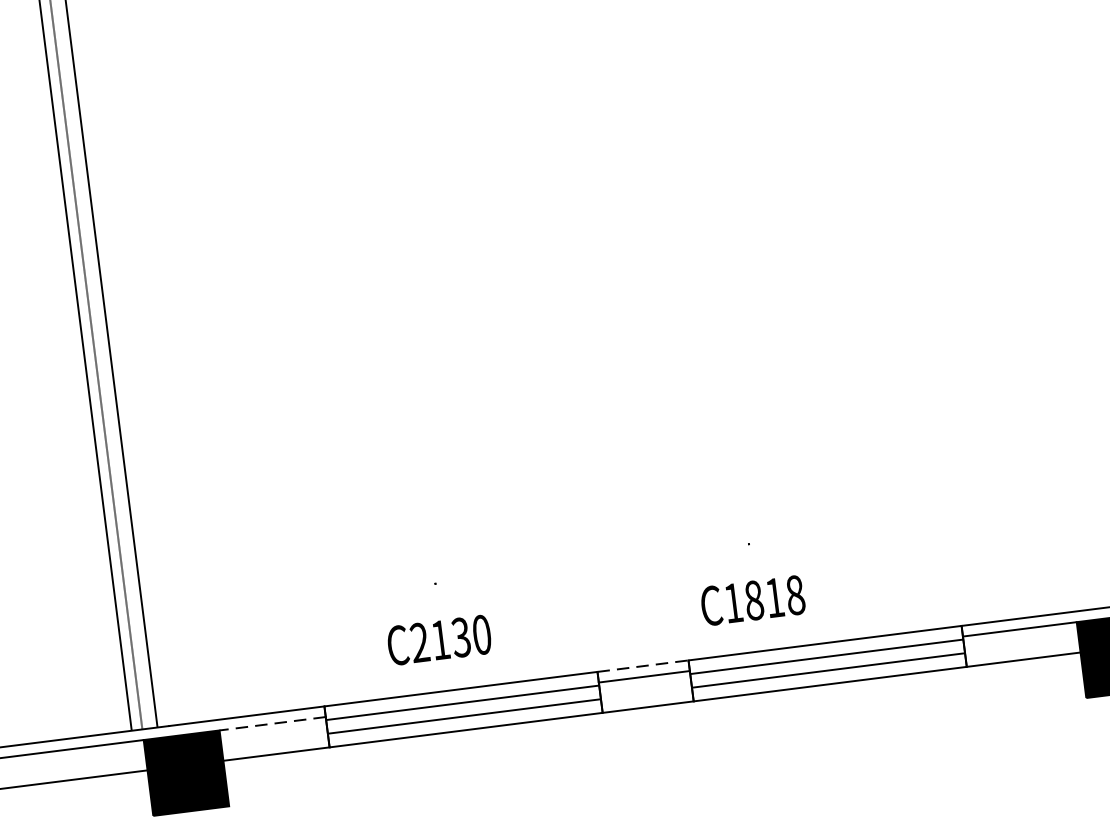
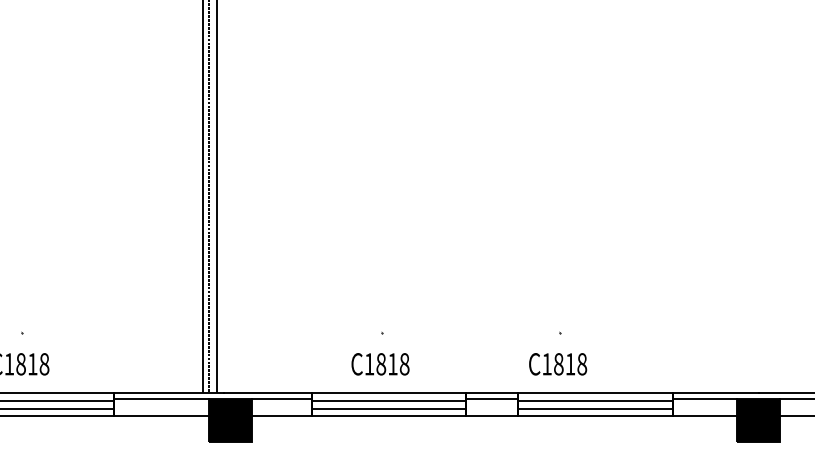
text: (449, 639) -> (386, 364), C2130 -> C1818
line: (643, 666) -> (492, 393), dashed -> solid
line: (272, 724) -> (281, 399), dashed -> solid

